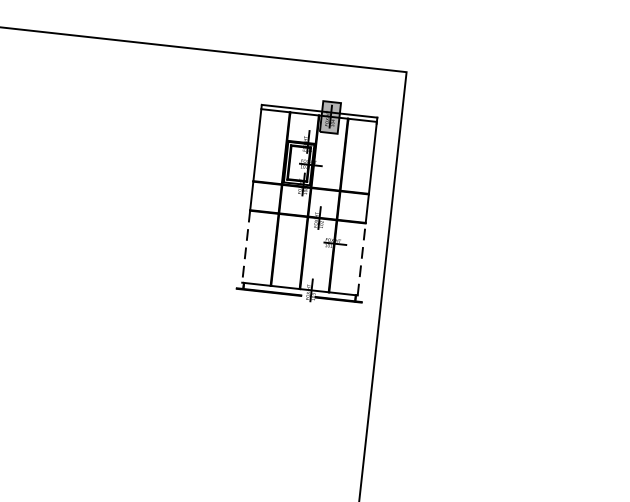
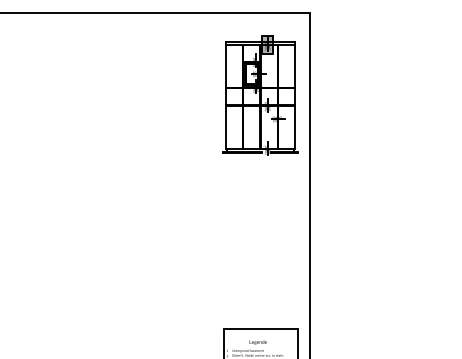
line: (246, 247) -> (226, 127), dashed -> solid
line: (362, 260) -> (295, 127), dashed -> solid

